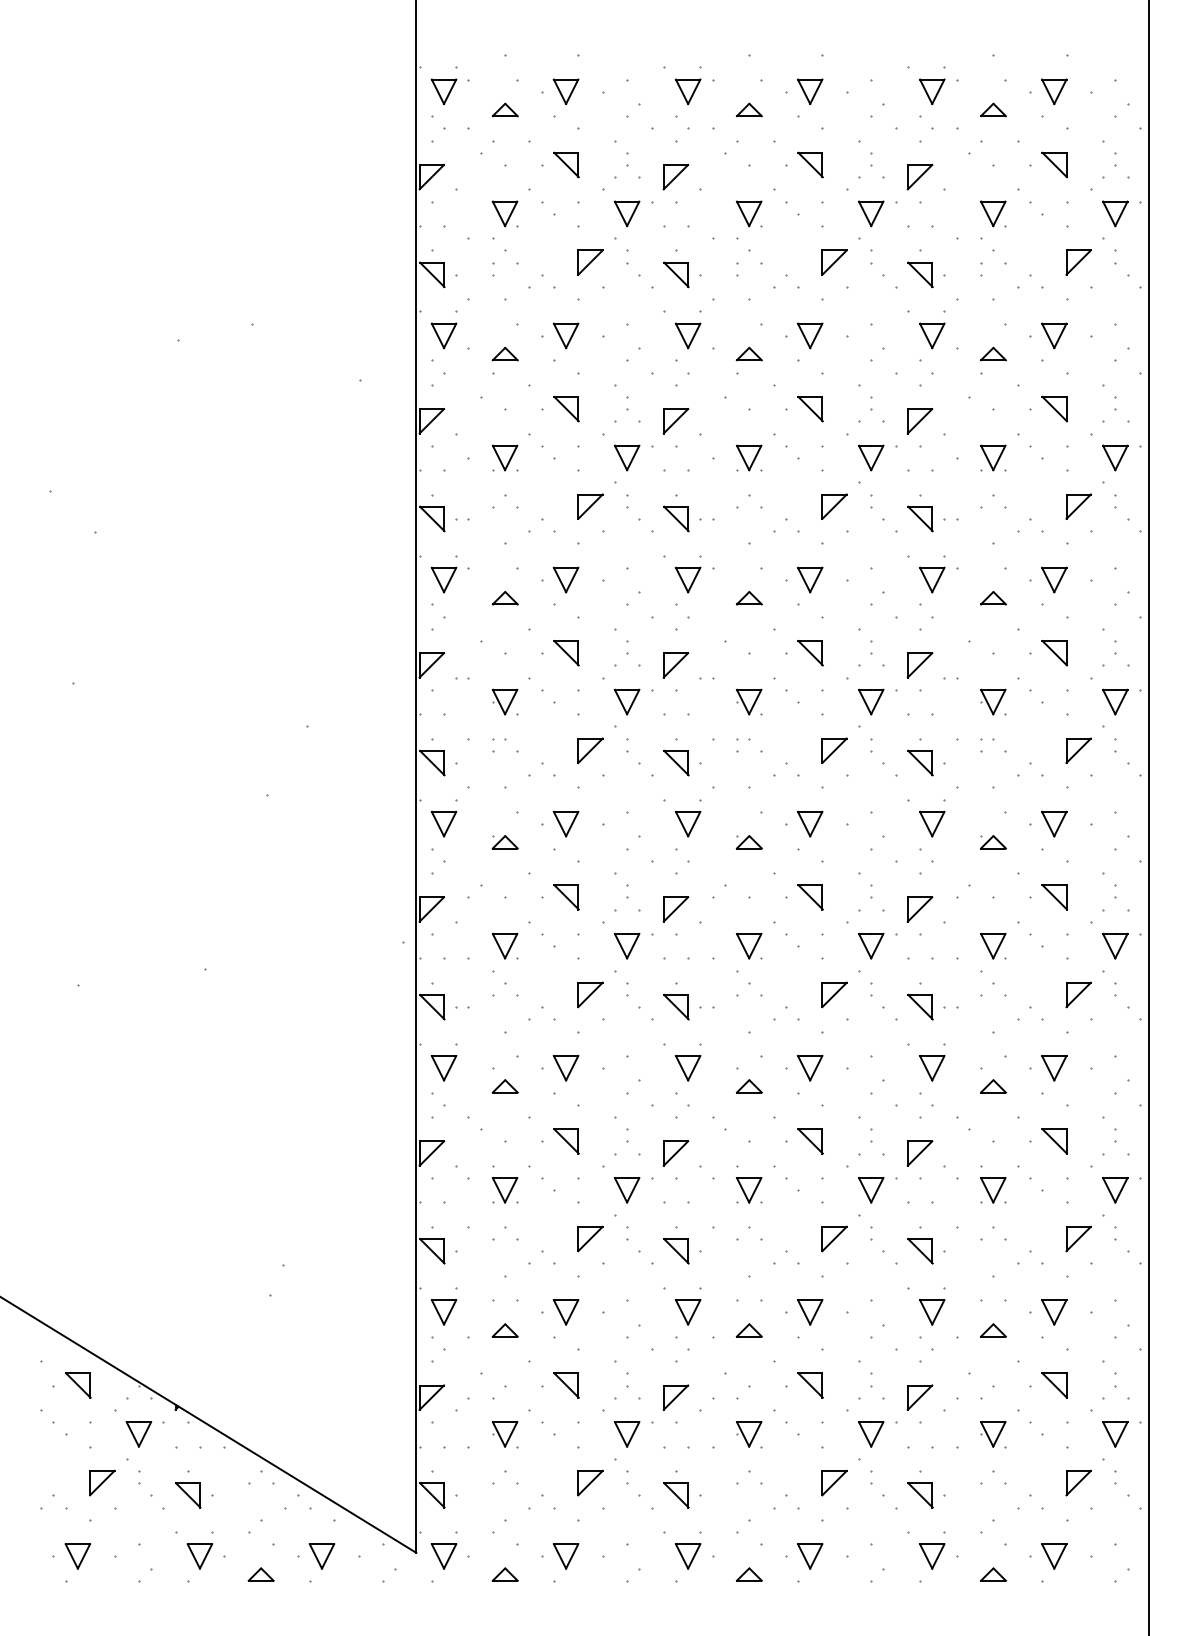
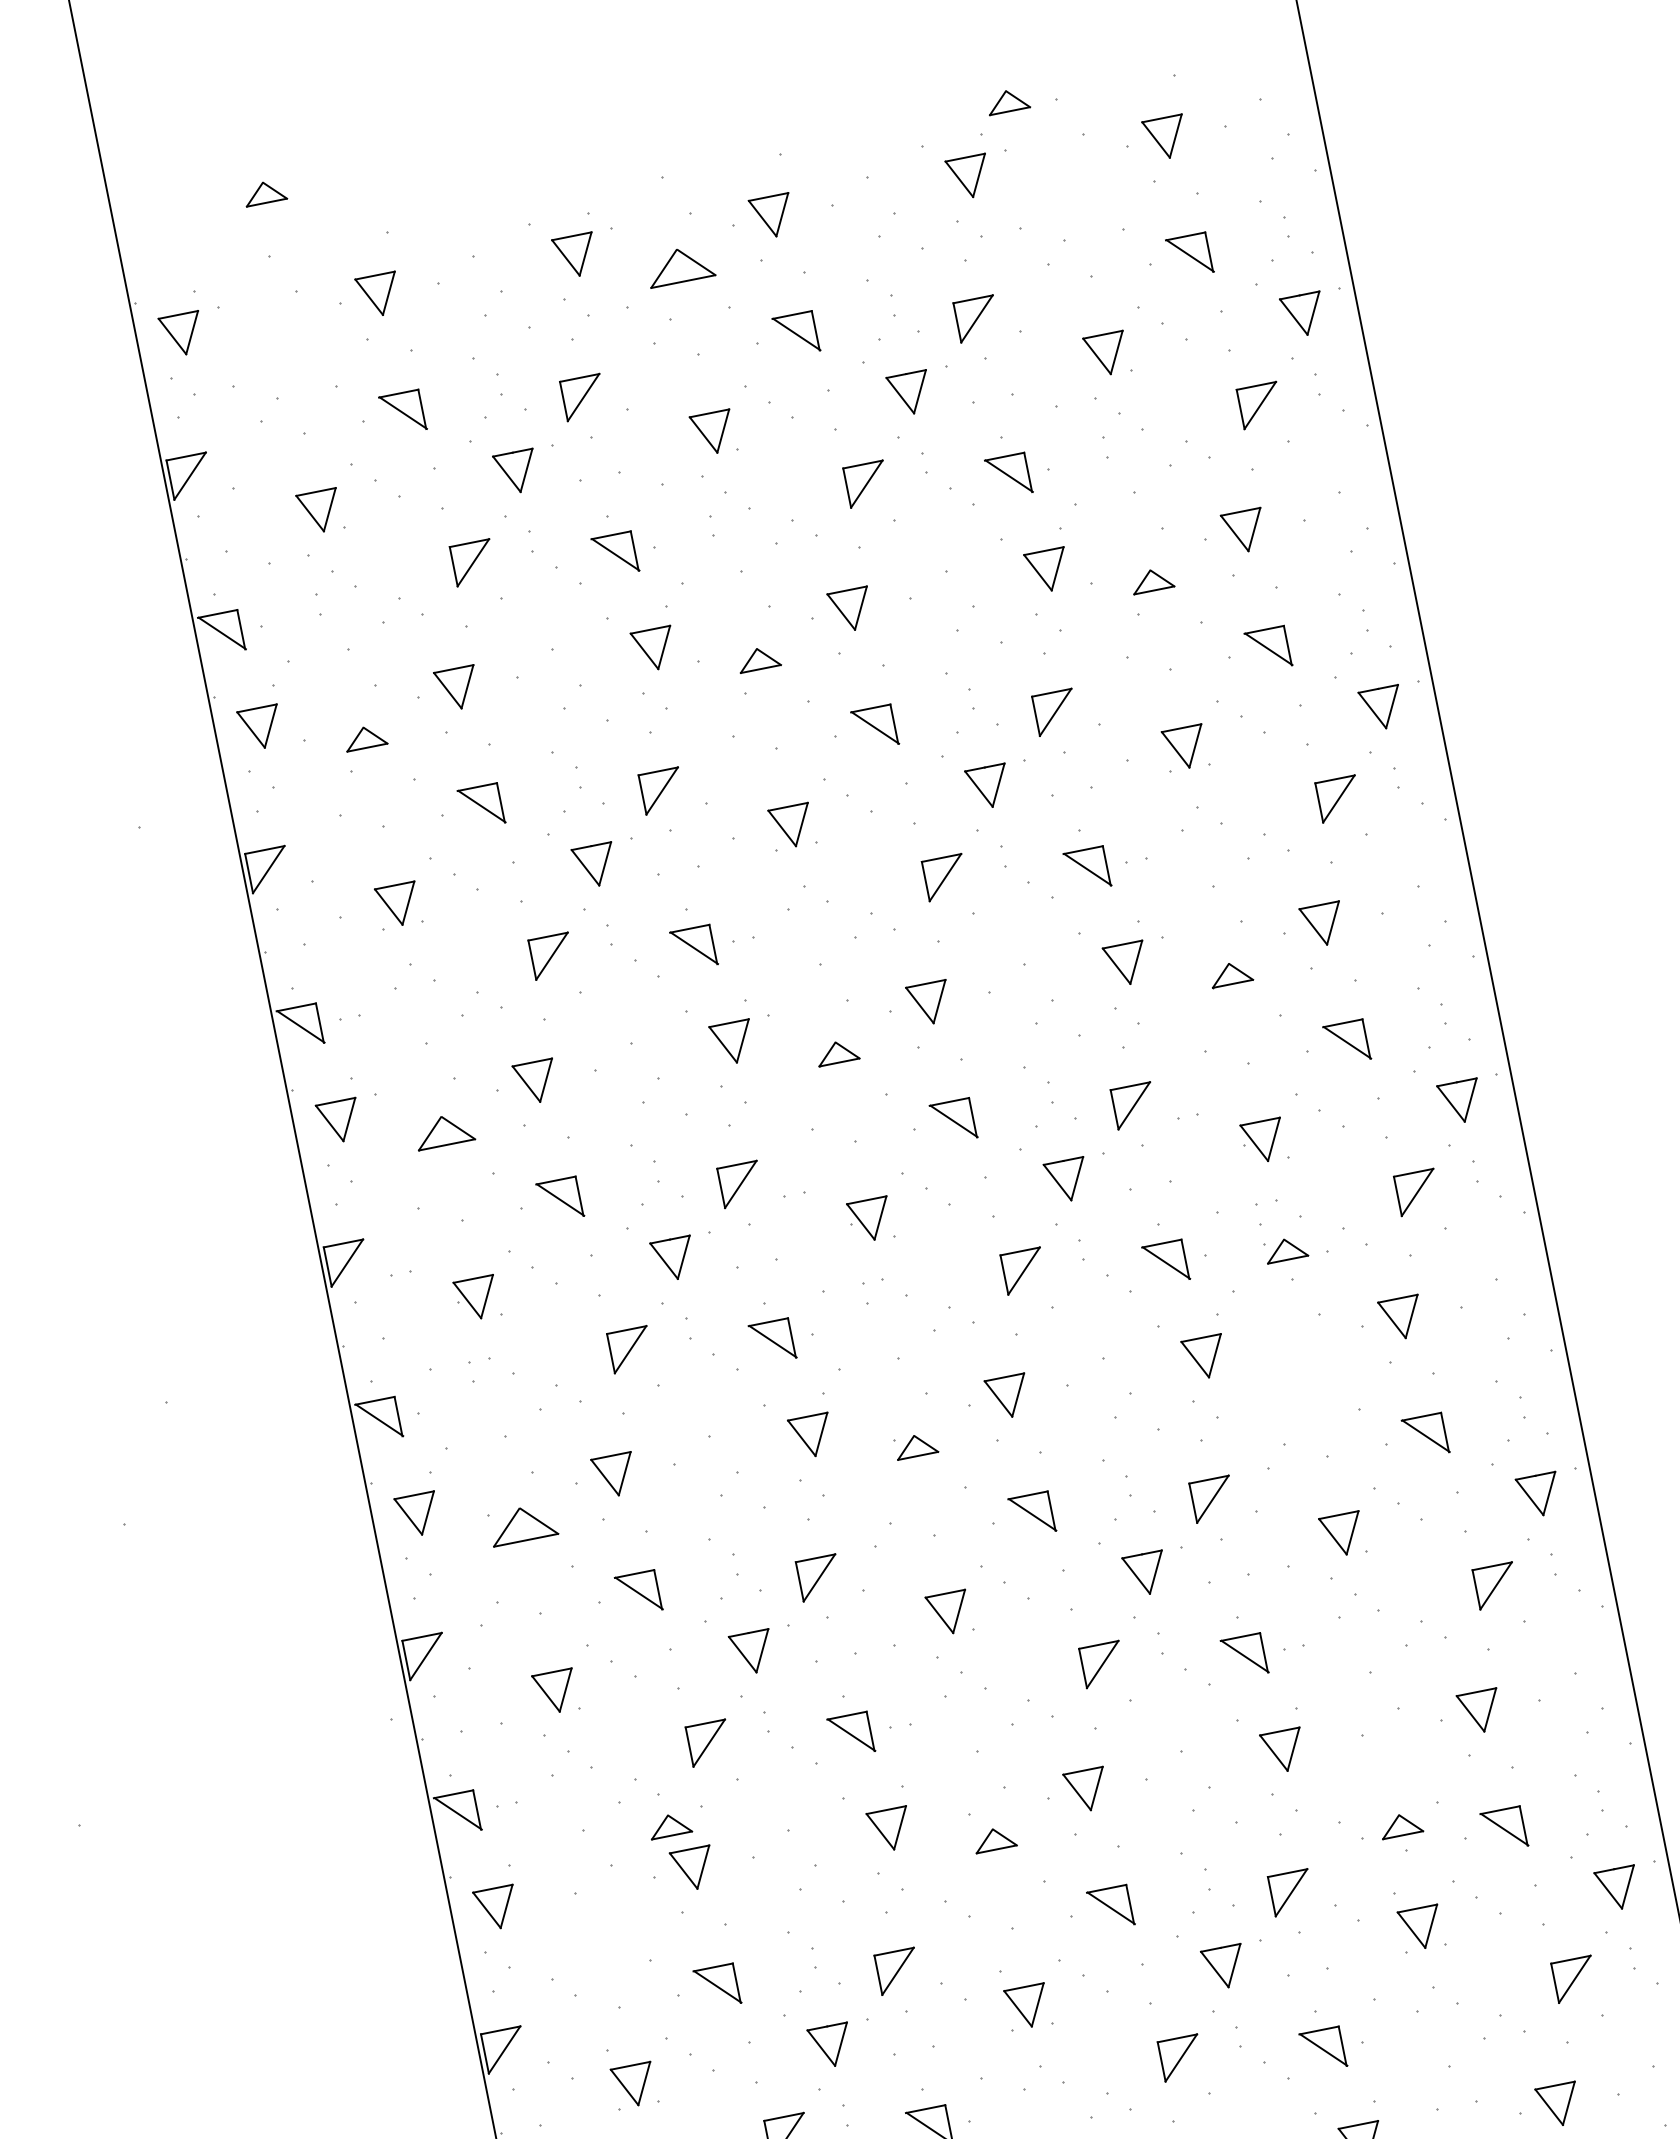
part: (504, 109) -> (263, 192), moved
part: (749, 109) -> (680, 264), size x1.6
part: (993, 109) -> (1007, 100), moved
part: (504, 598) -> (442, 1131), size x1.4
part: (504, 842) -> (521, 1525), size x1.6
part: (993, 842) -> (1286, 1249), moved
part: (504, 1086) -> (668, 1825), moved
part: (993, 1086) -> (1401, 1825), moved

